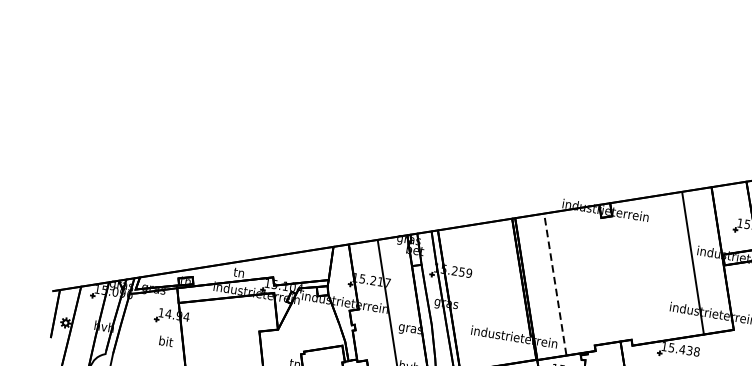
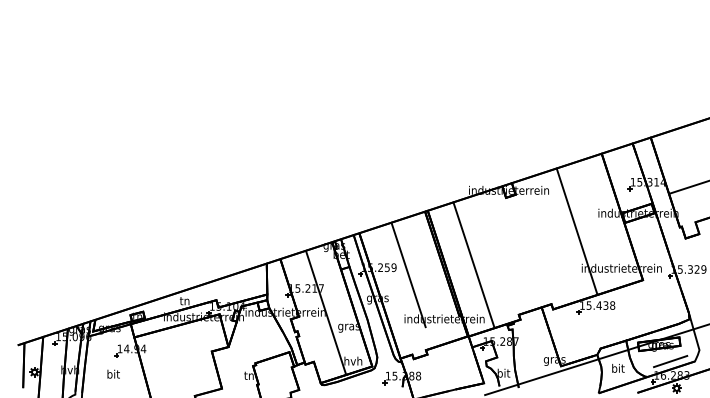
line: (692, 263) -> (576, 231), moved
line: (483, 283) -> (408, 274), added
line: (555, 284) -> (474, 265), dashed -> solid
text: (166, 340) -> (113, 373), moved

